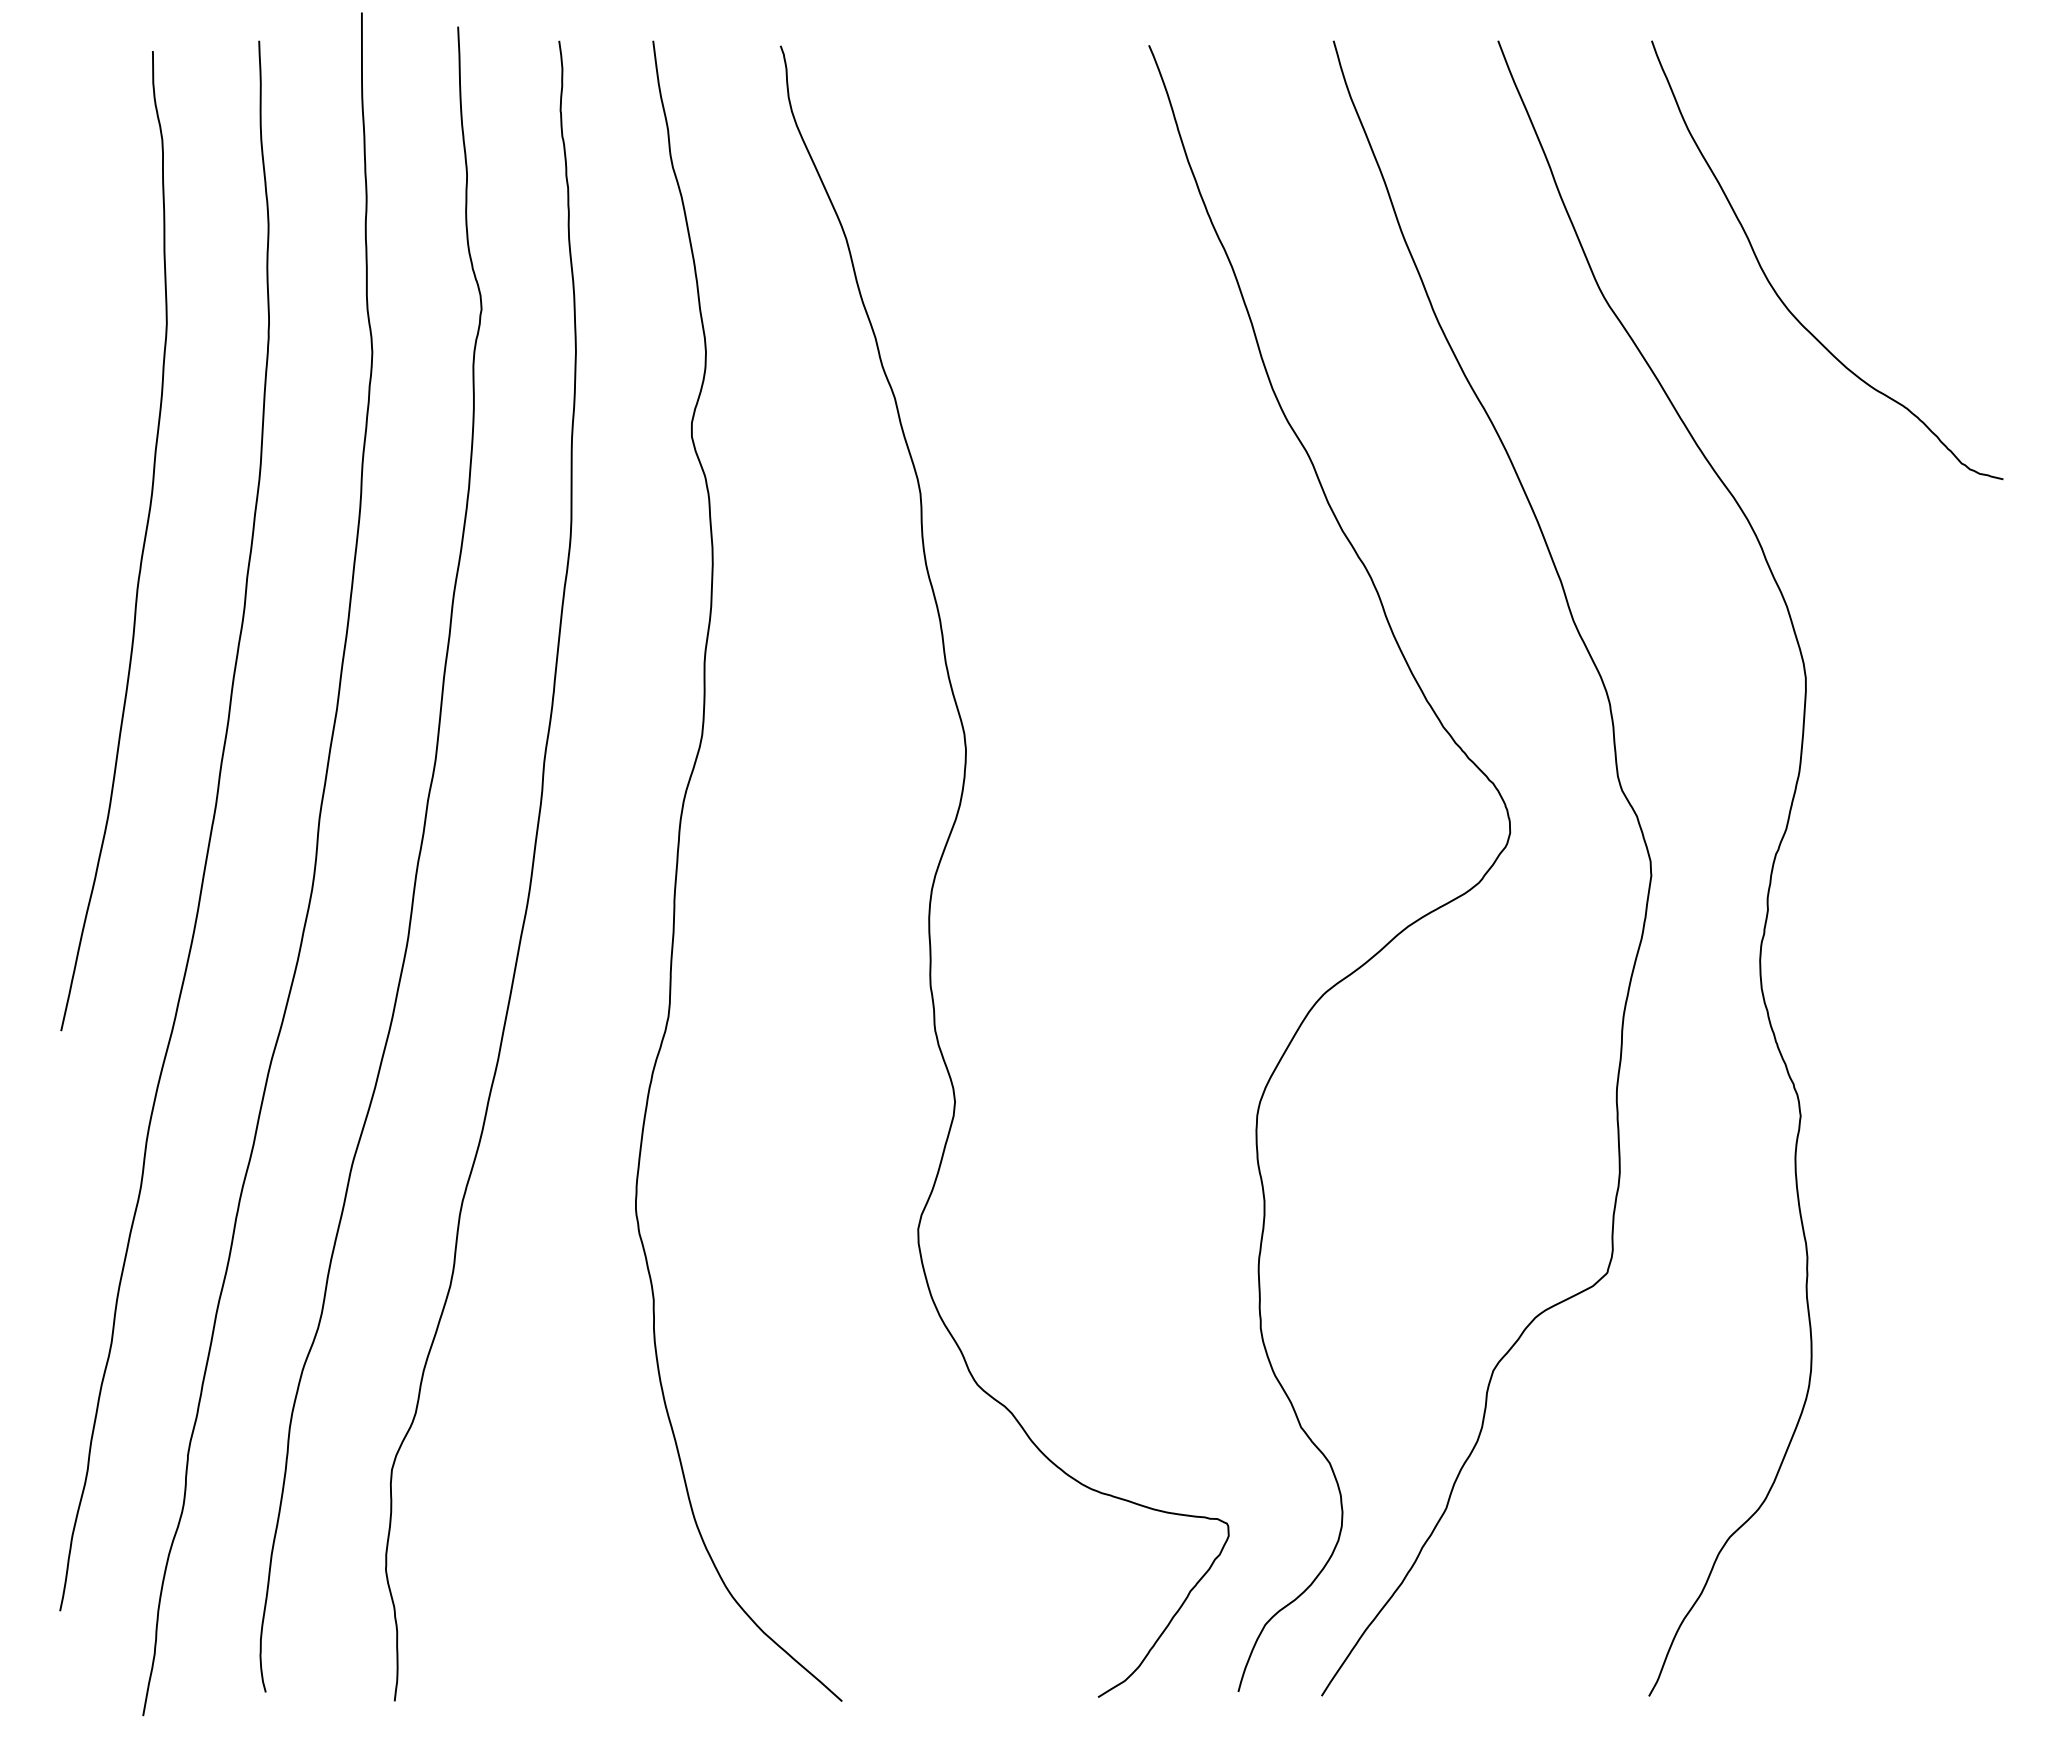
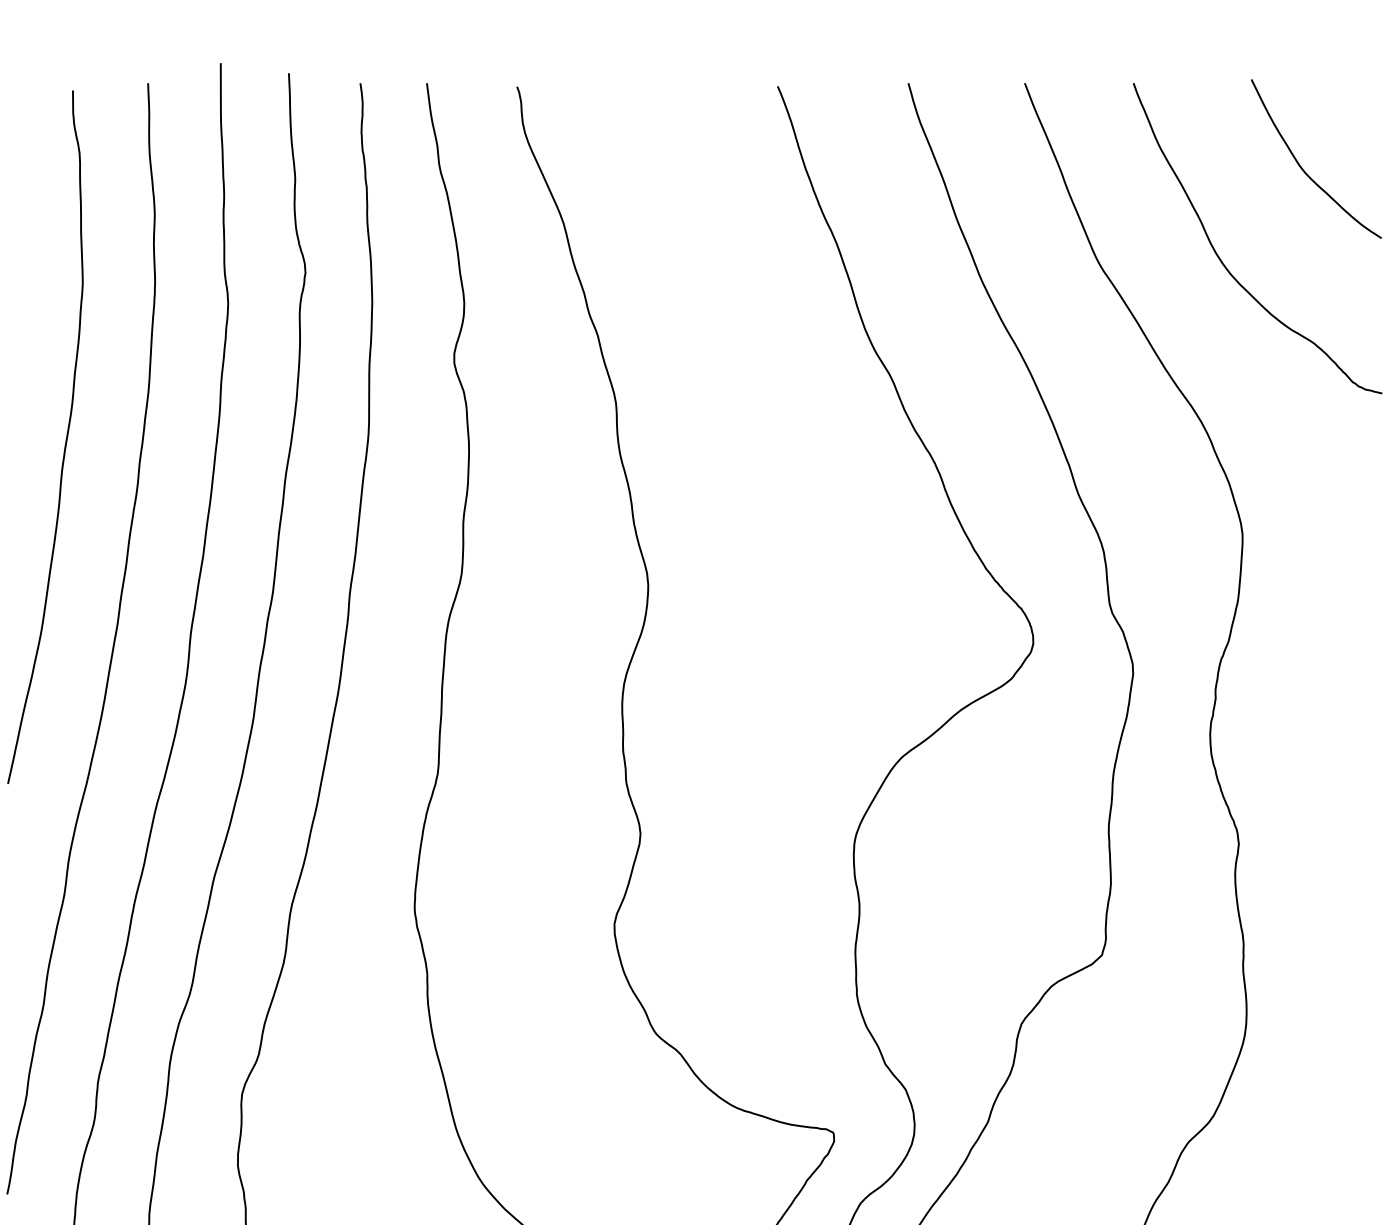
curve: (1890, 160) -> (1302, 167), added

